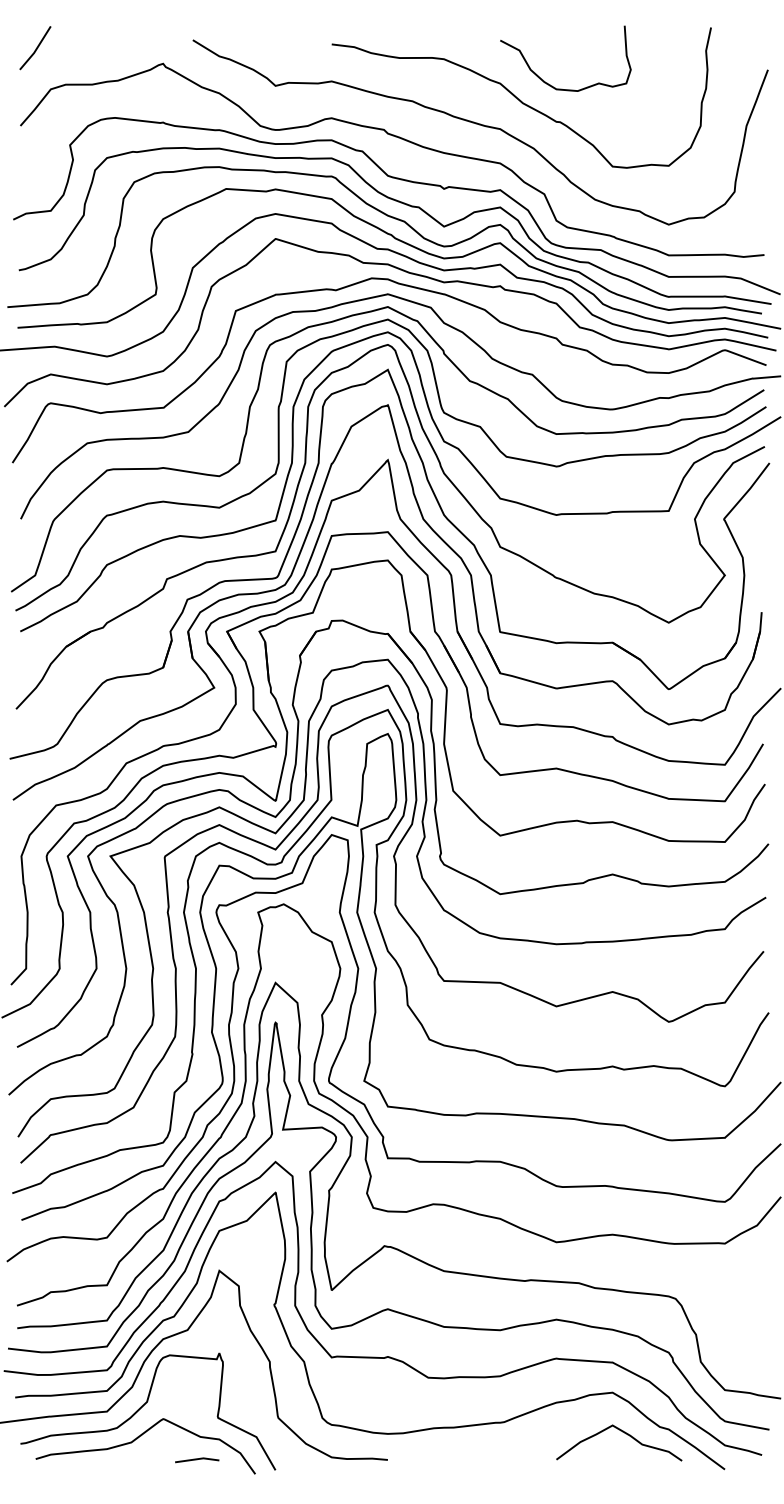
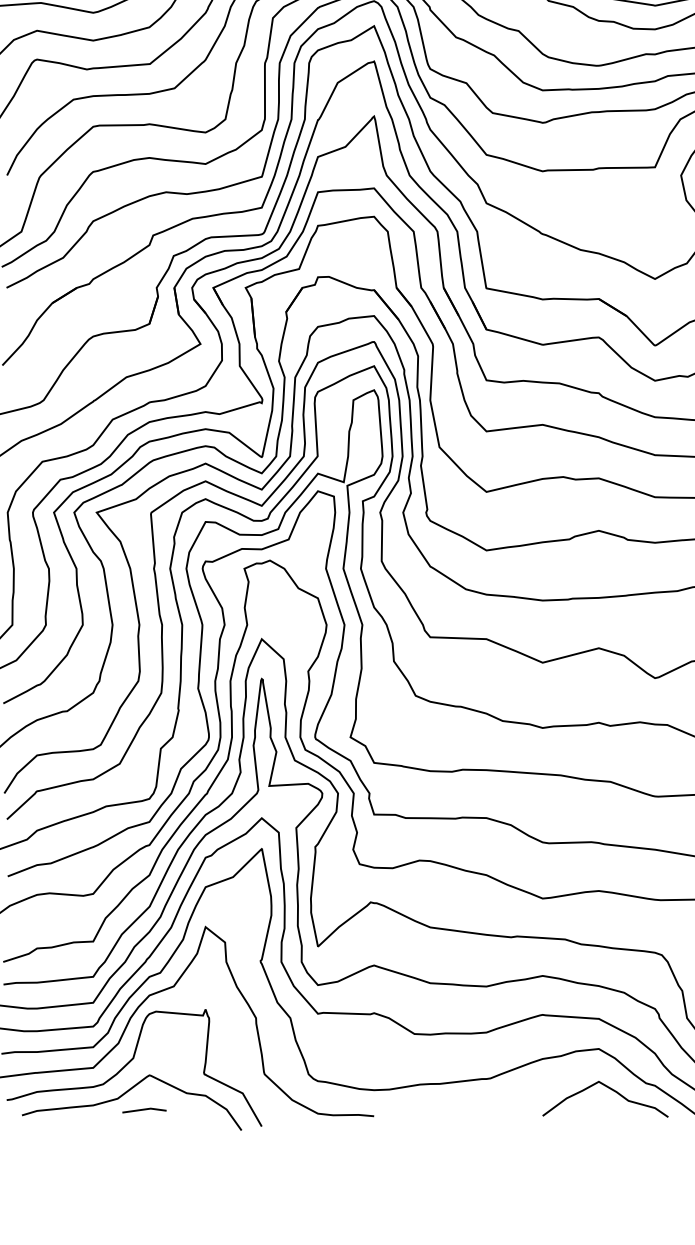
line: (197, 1460) -> (144, 1110), moved

